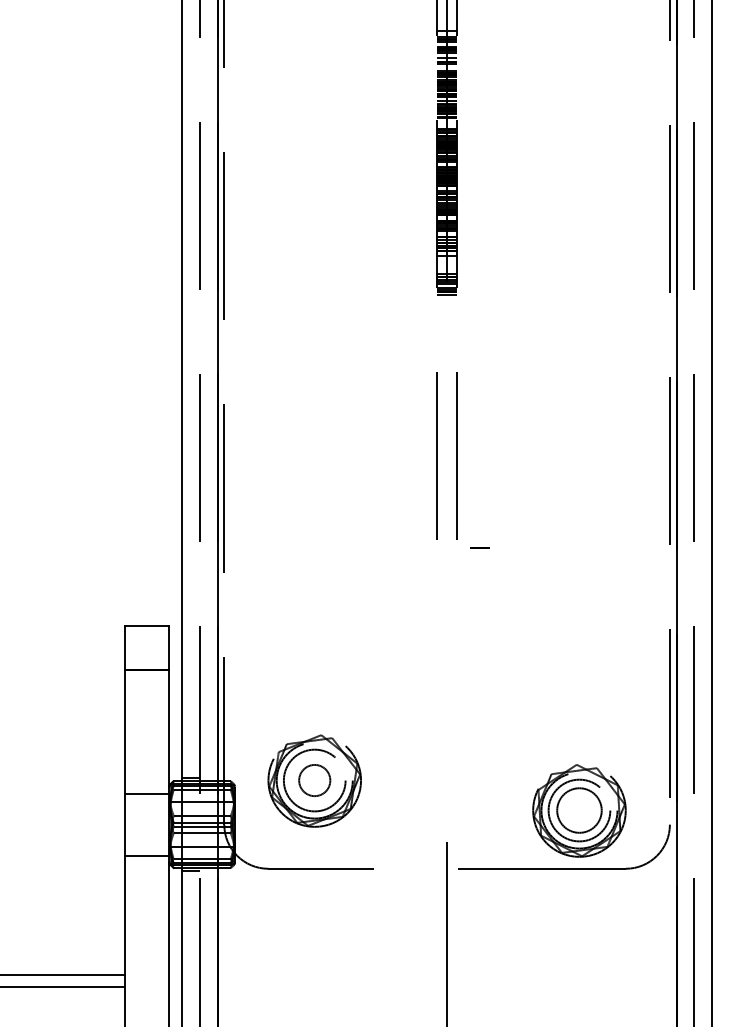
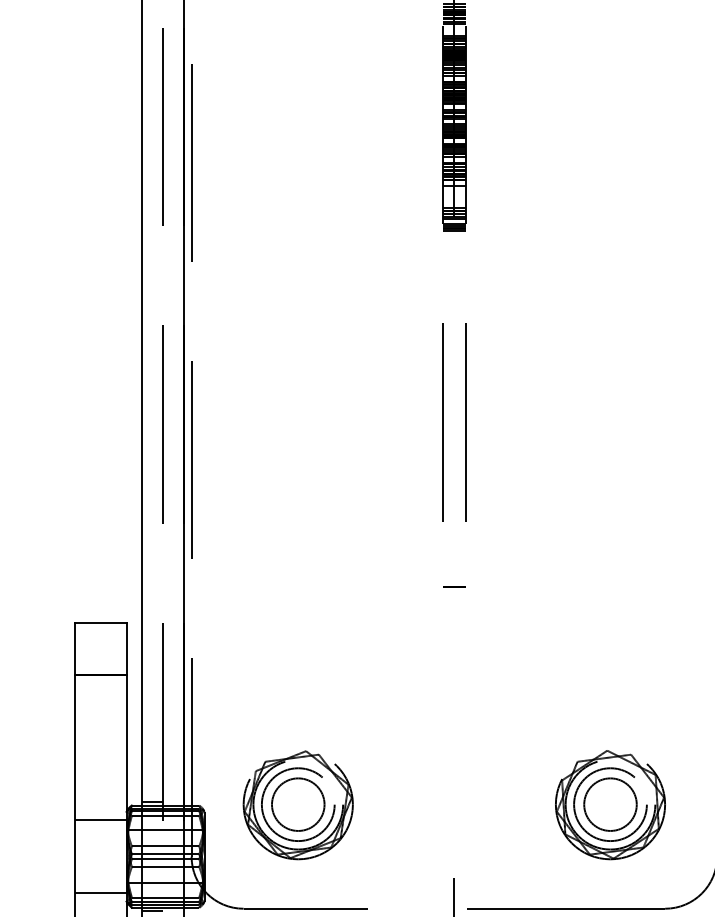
line: (479, 547) -> (453, 586), moved
circle: (314, 780) -> (297, 804), size x1.43
part: (579, 810) -> (610, 804), moved

